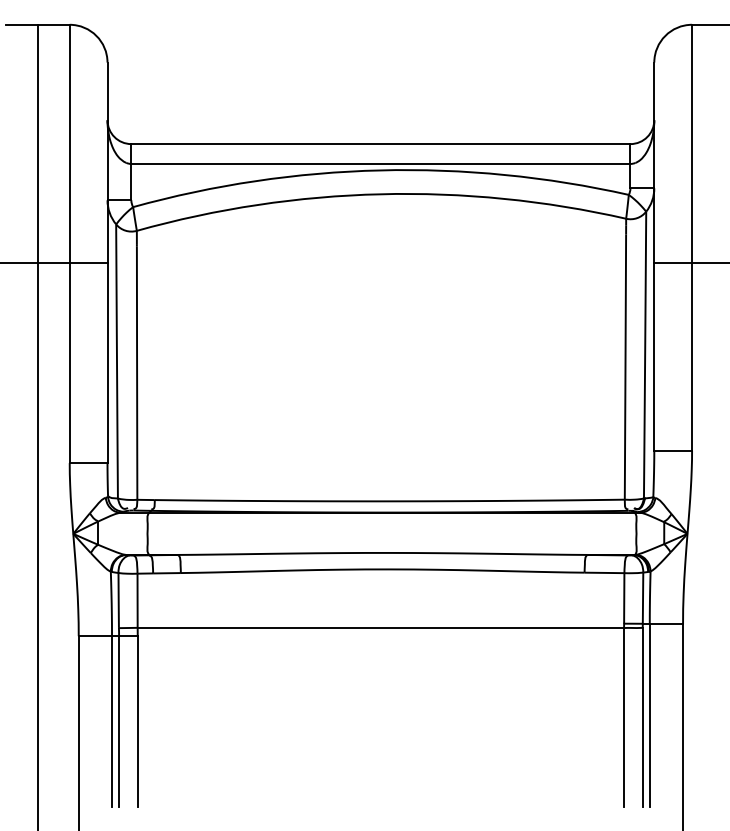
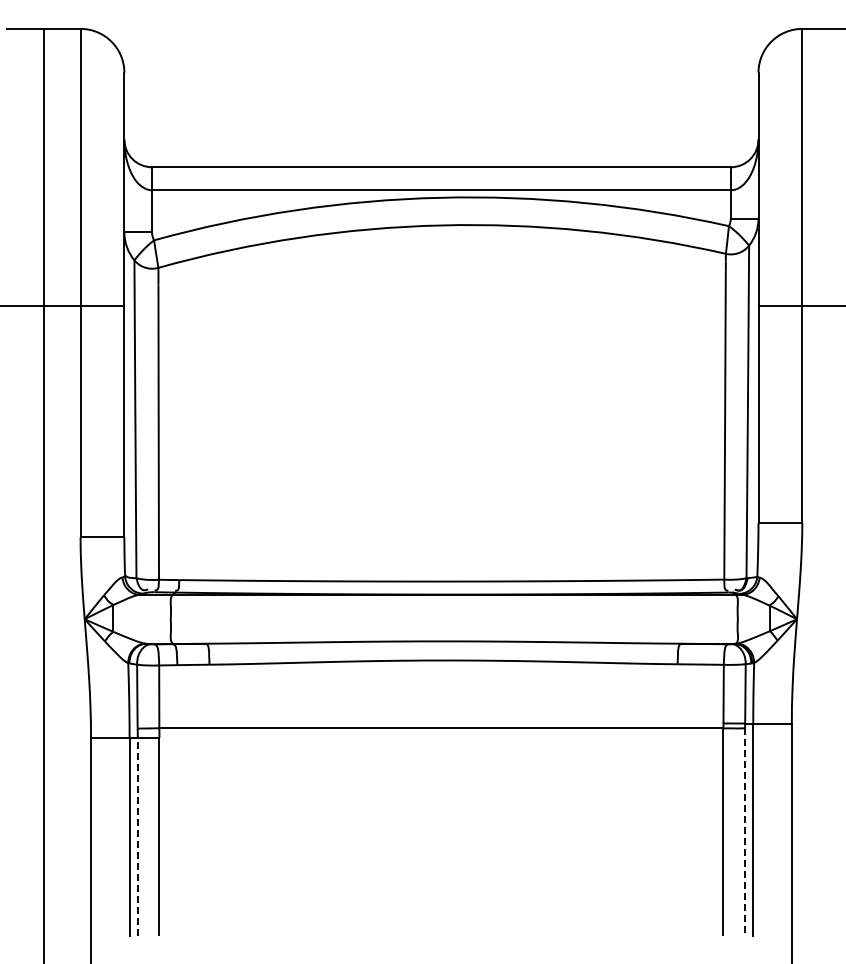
line: (643, 716) -> (745, 831), solid -> dashed
line: (118, 721) -> (137, 836), solid -> dashed

